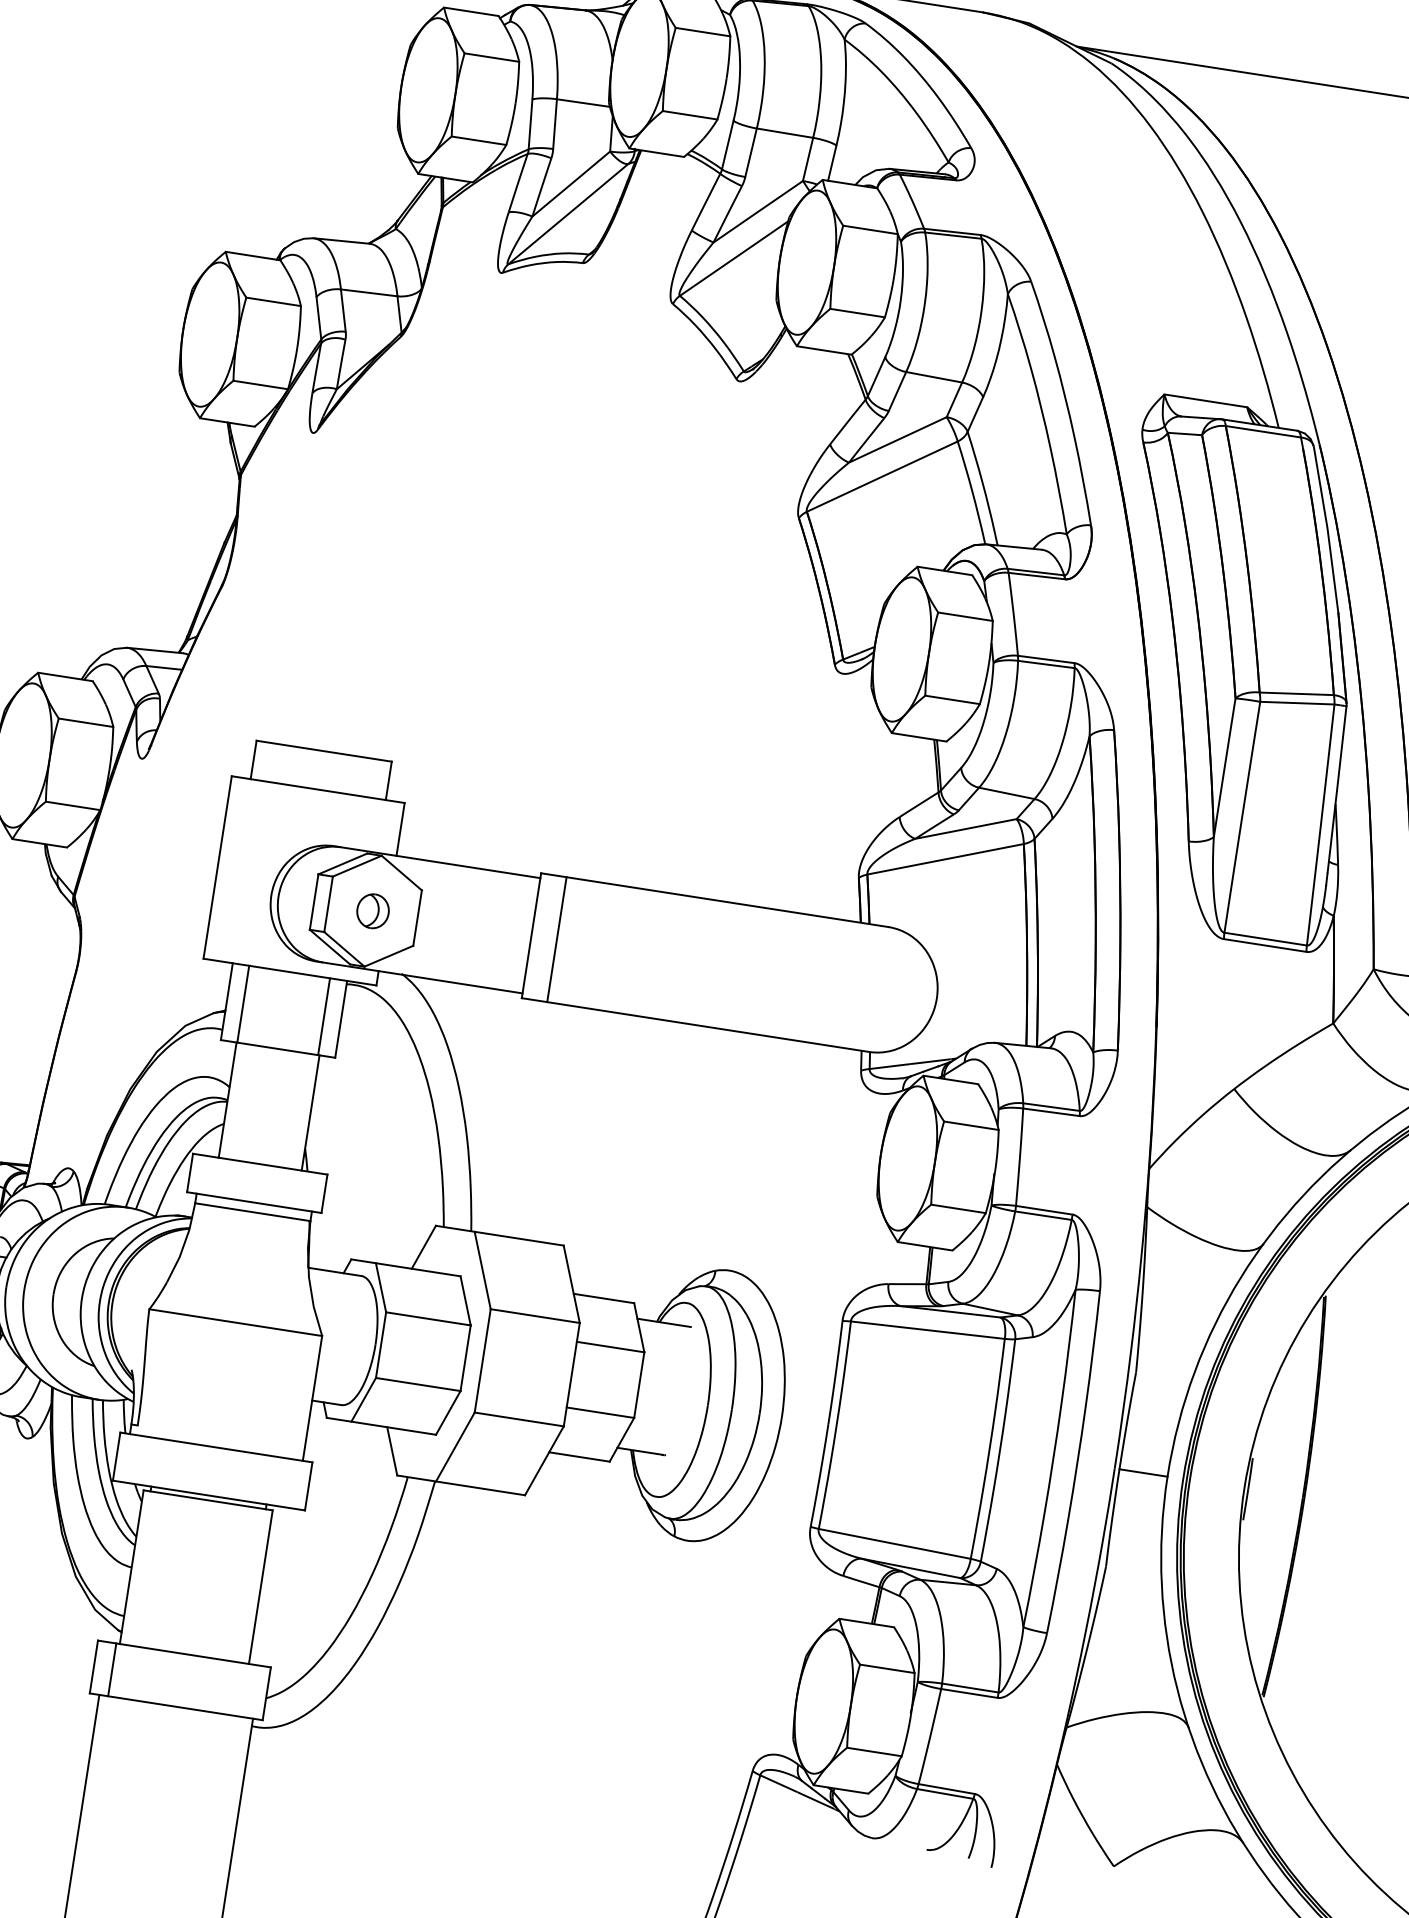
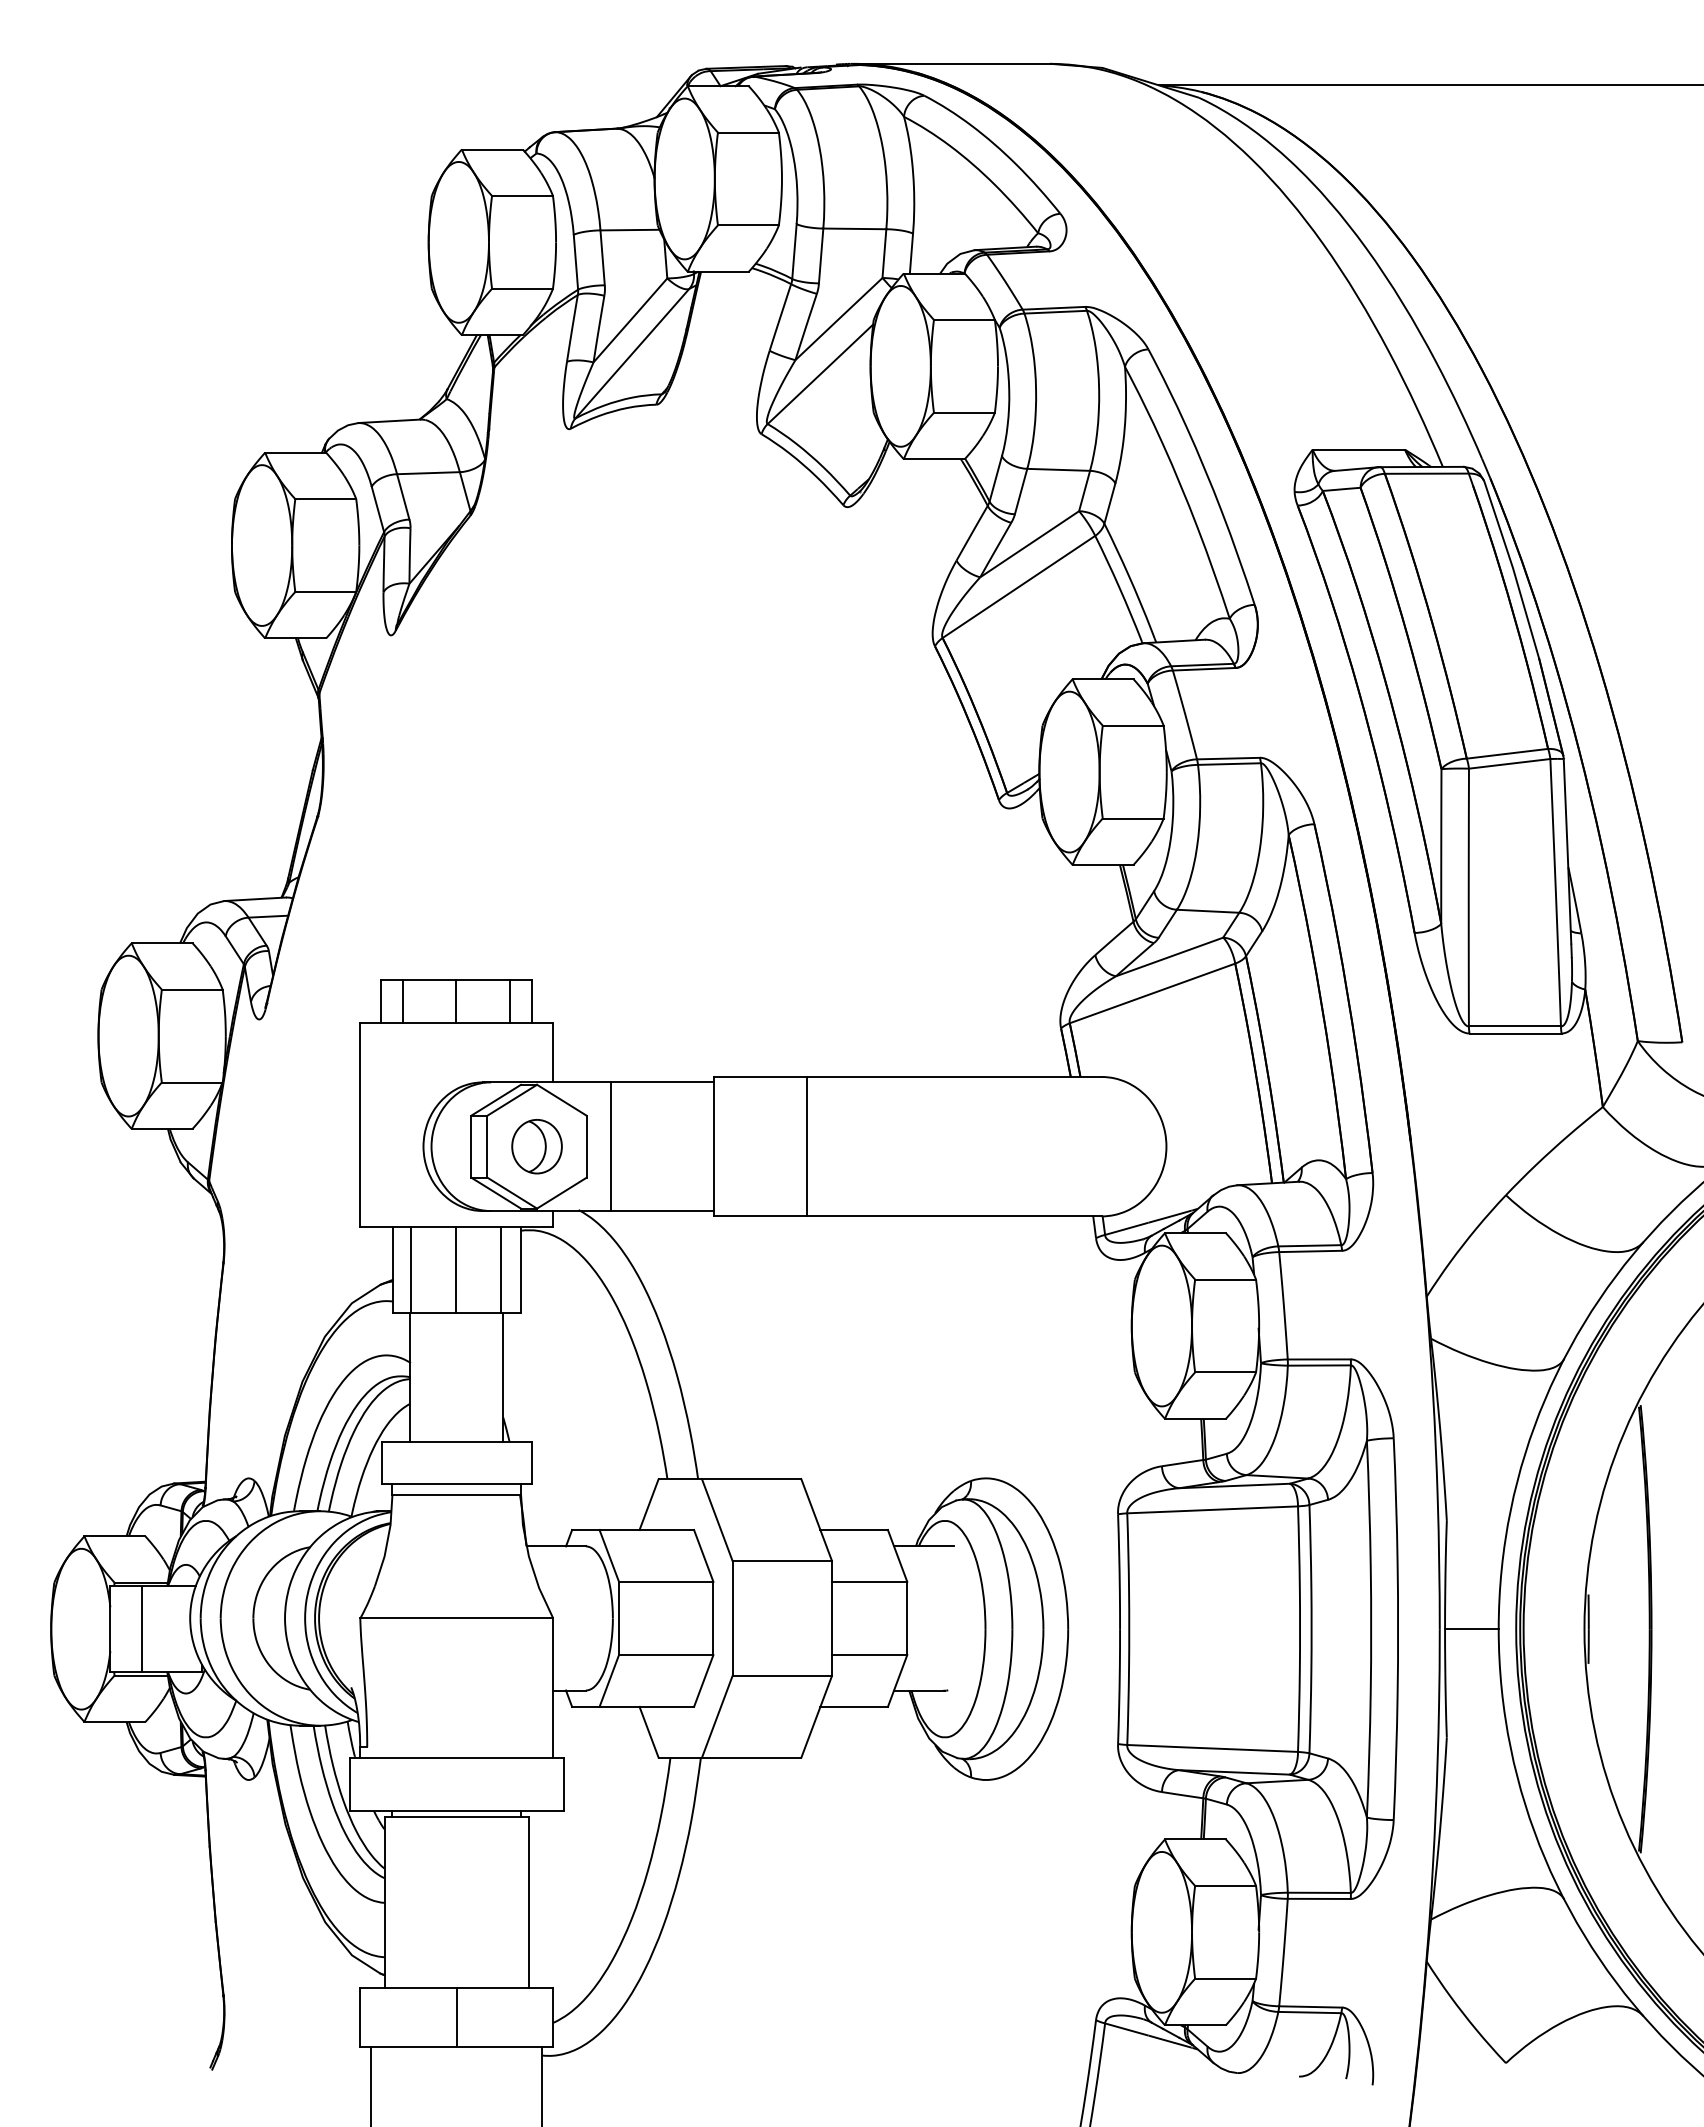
line: (272, 762) -> (402, 1001), added
line: (321, 769) -> (456, 1001), added
line: (368, 777) -> (509, 1001), added
part: (372, 910) -> (536, 1146), size x1.43
line: (438, 921) -> (610, 1146), added
line: (557, 939) -> (807, 1146), moved
line: (283, 1010) -> (456, 1269), added
line: (112, 1669) -> (456, 2017), moved

